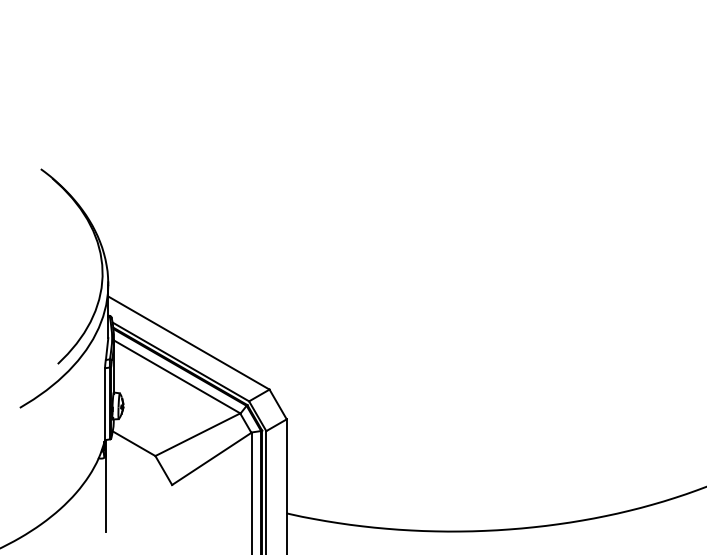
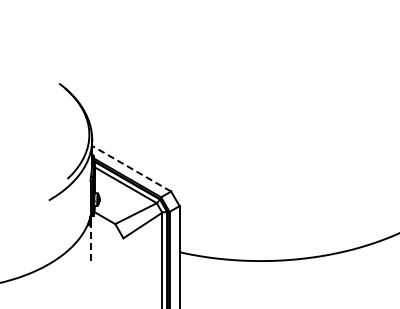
line: (188, 342) -> (131, 168), solid -> dashed
line: (106, 493) -> (91, 242), solid -> dashed

